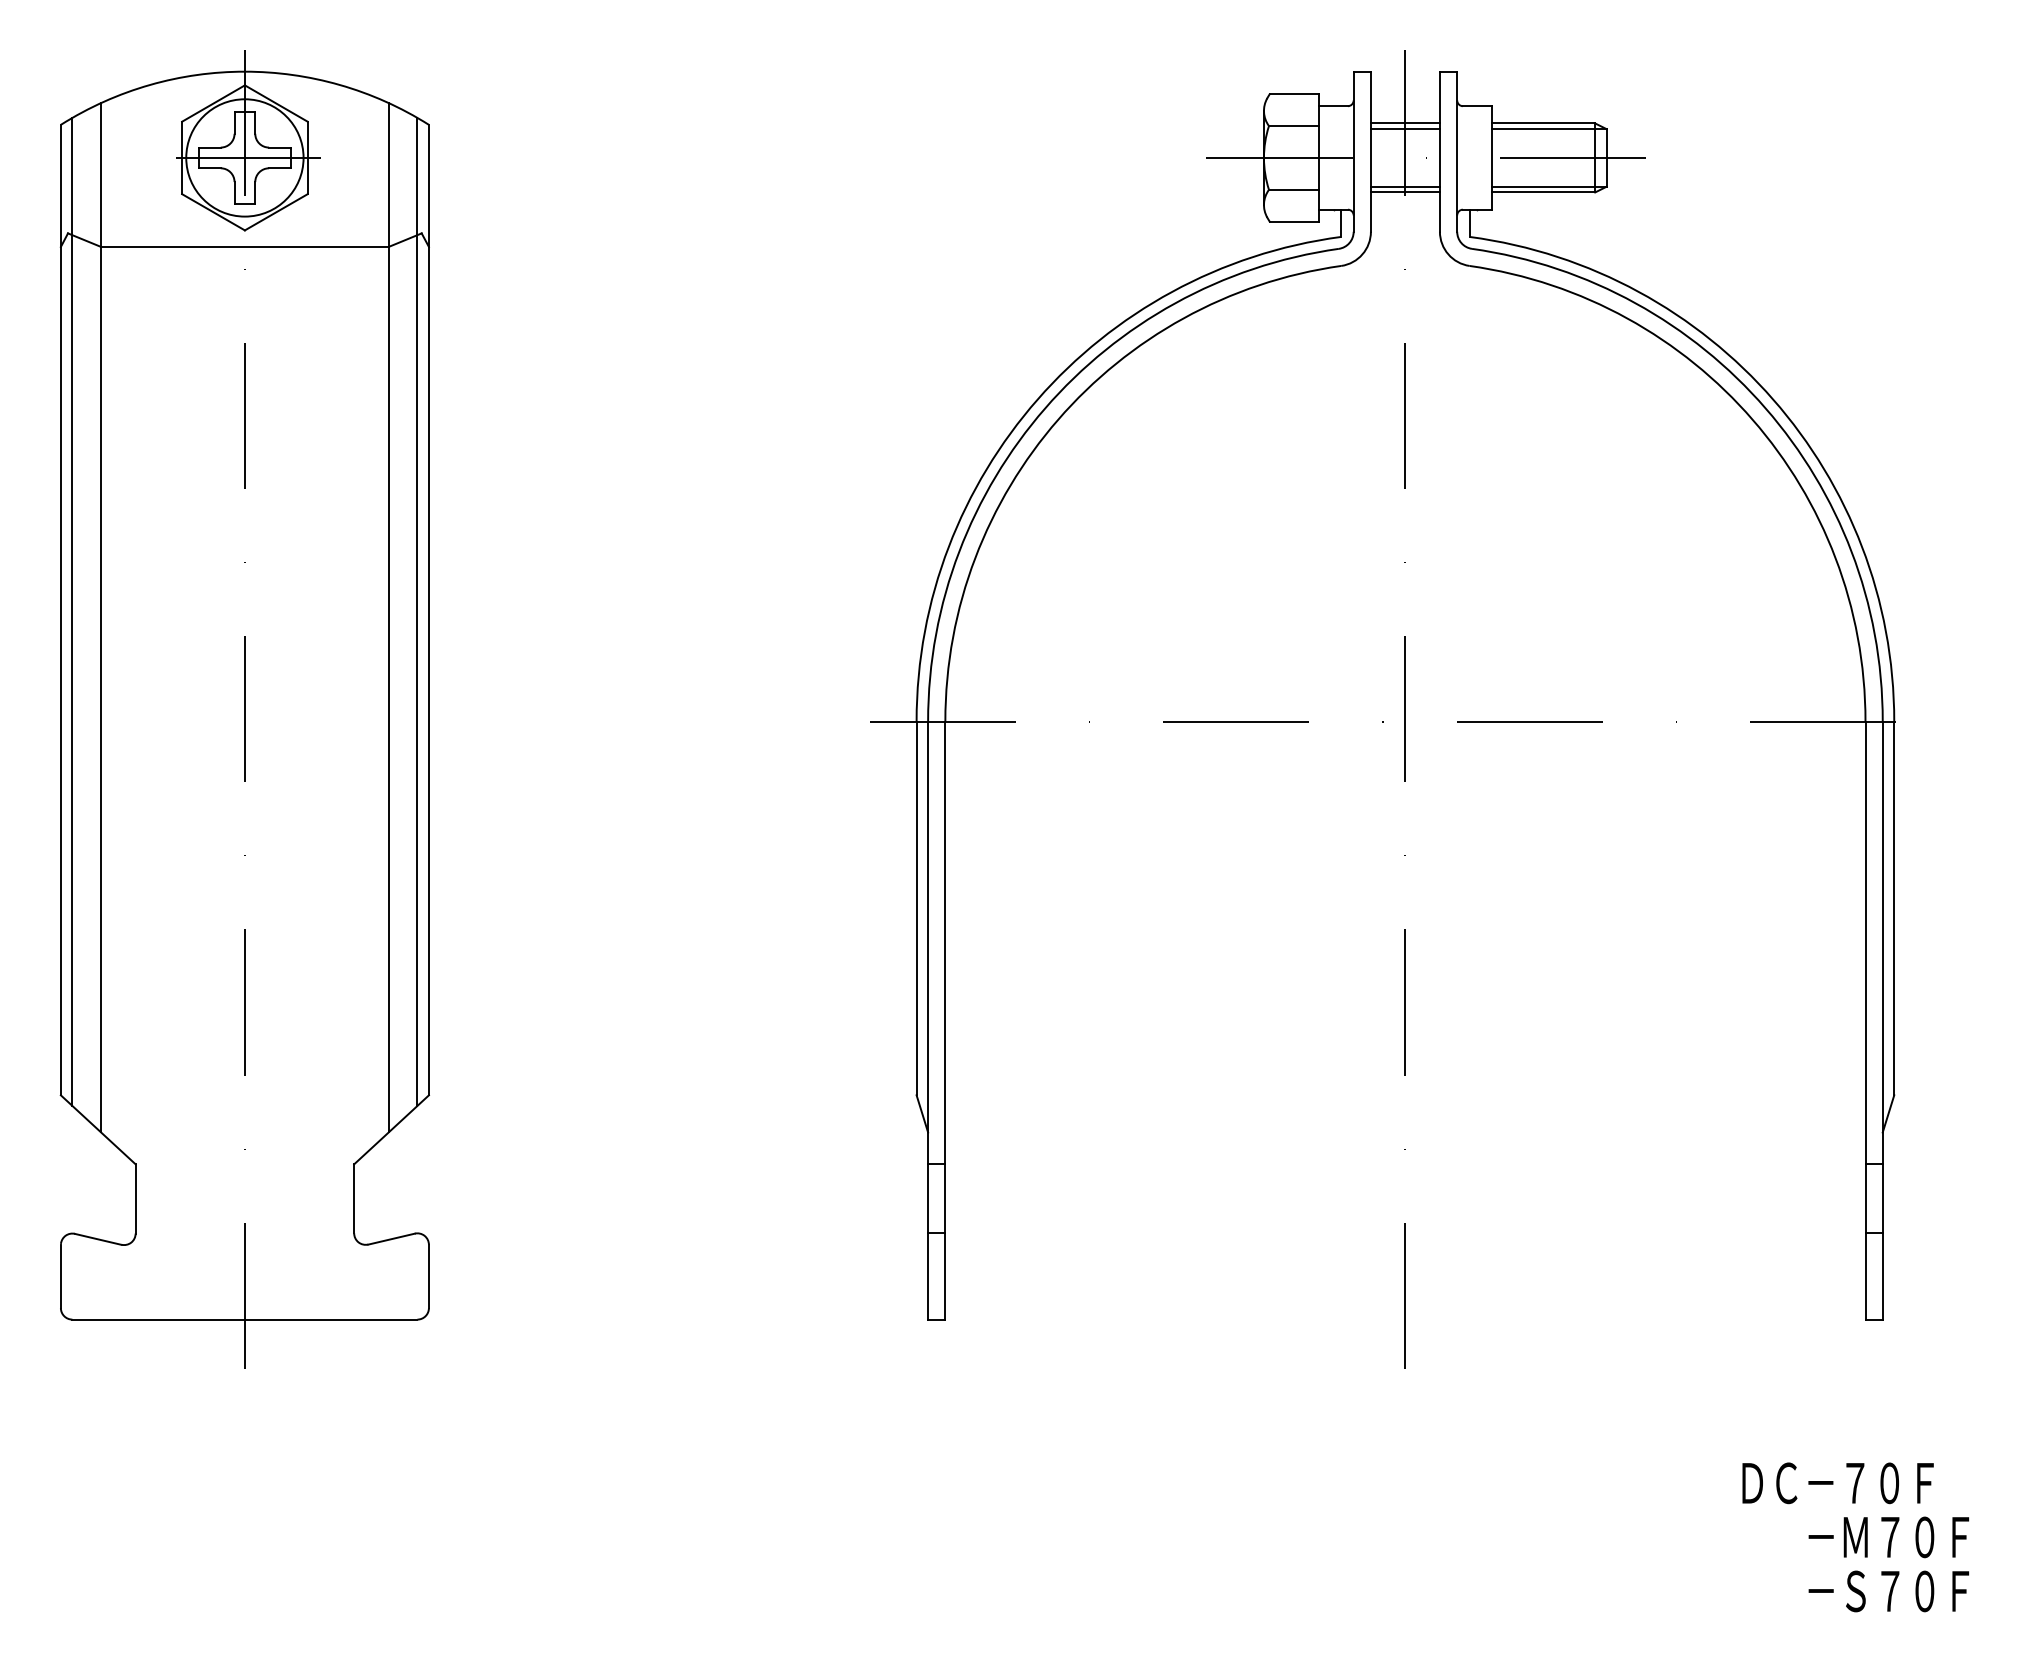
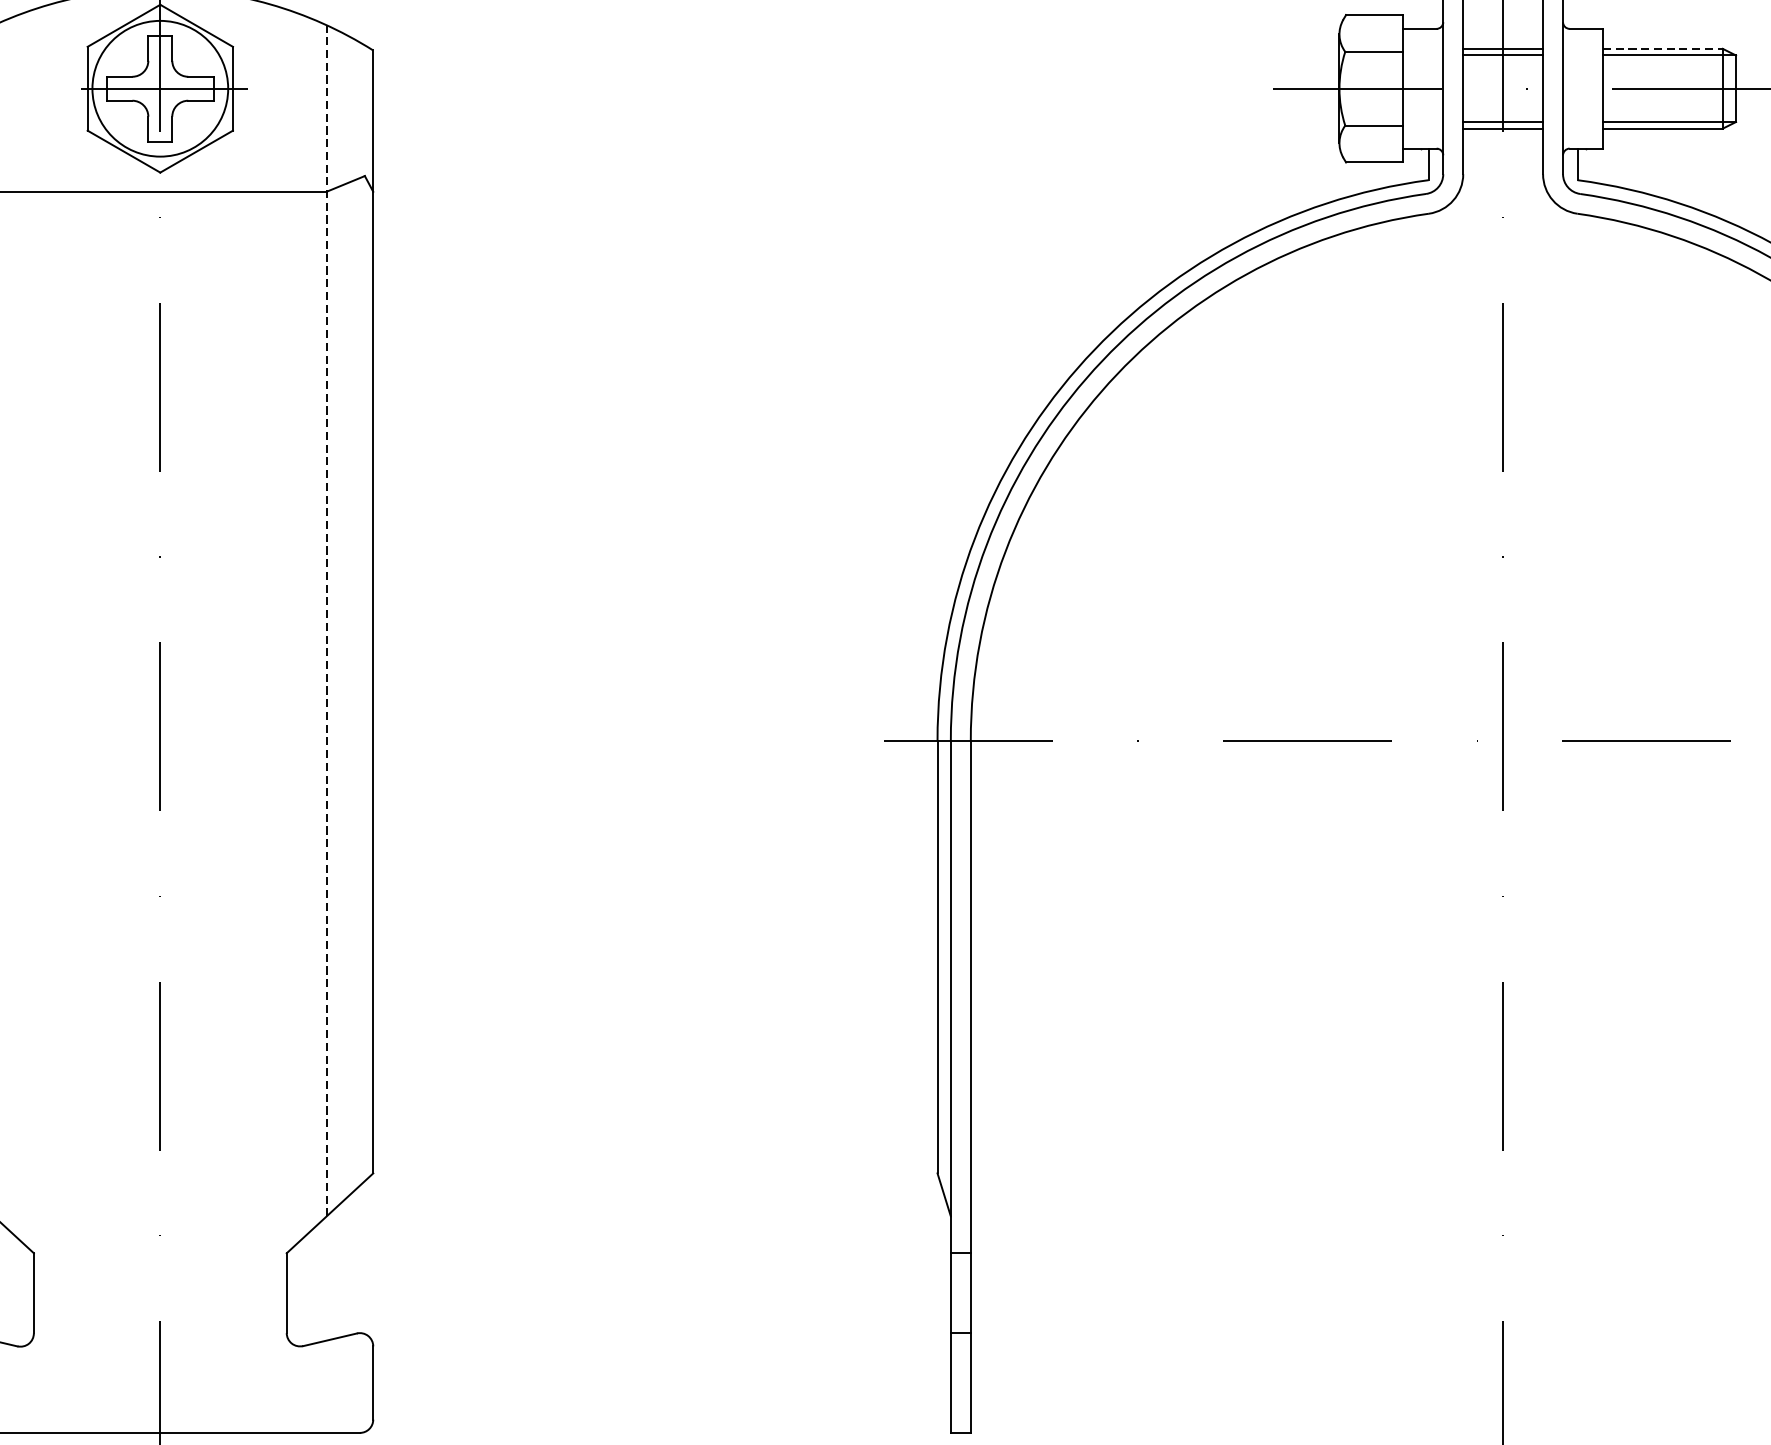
line: (1543, 123) -> (1662, 48), solid -> dashed
line: (417, 611) -> (360, 613), removed
line: (388, 617) -> (326, 620), solid -> dashed

